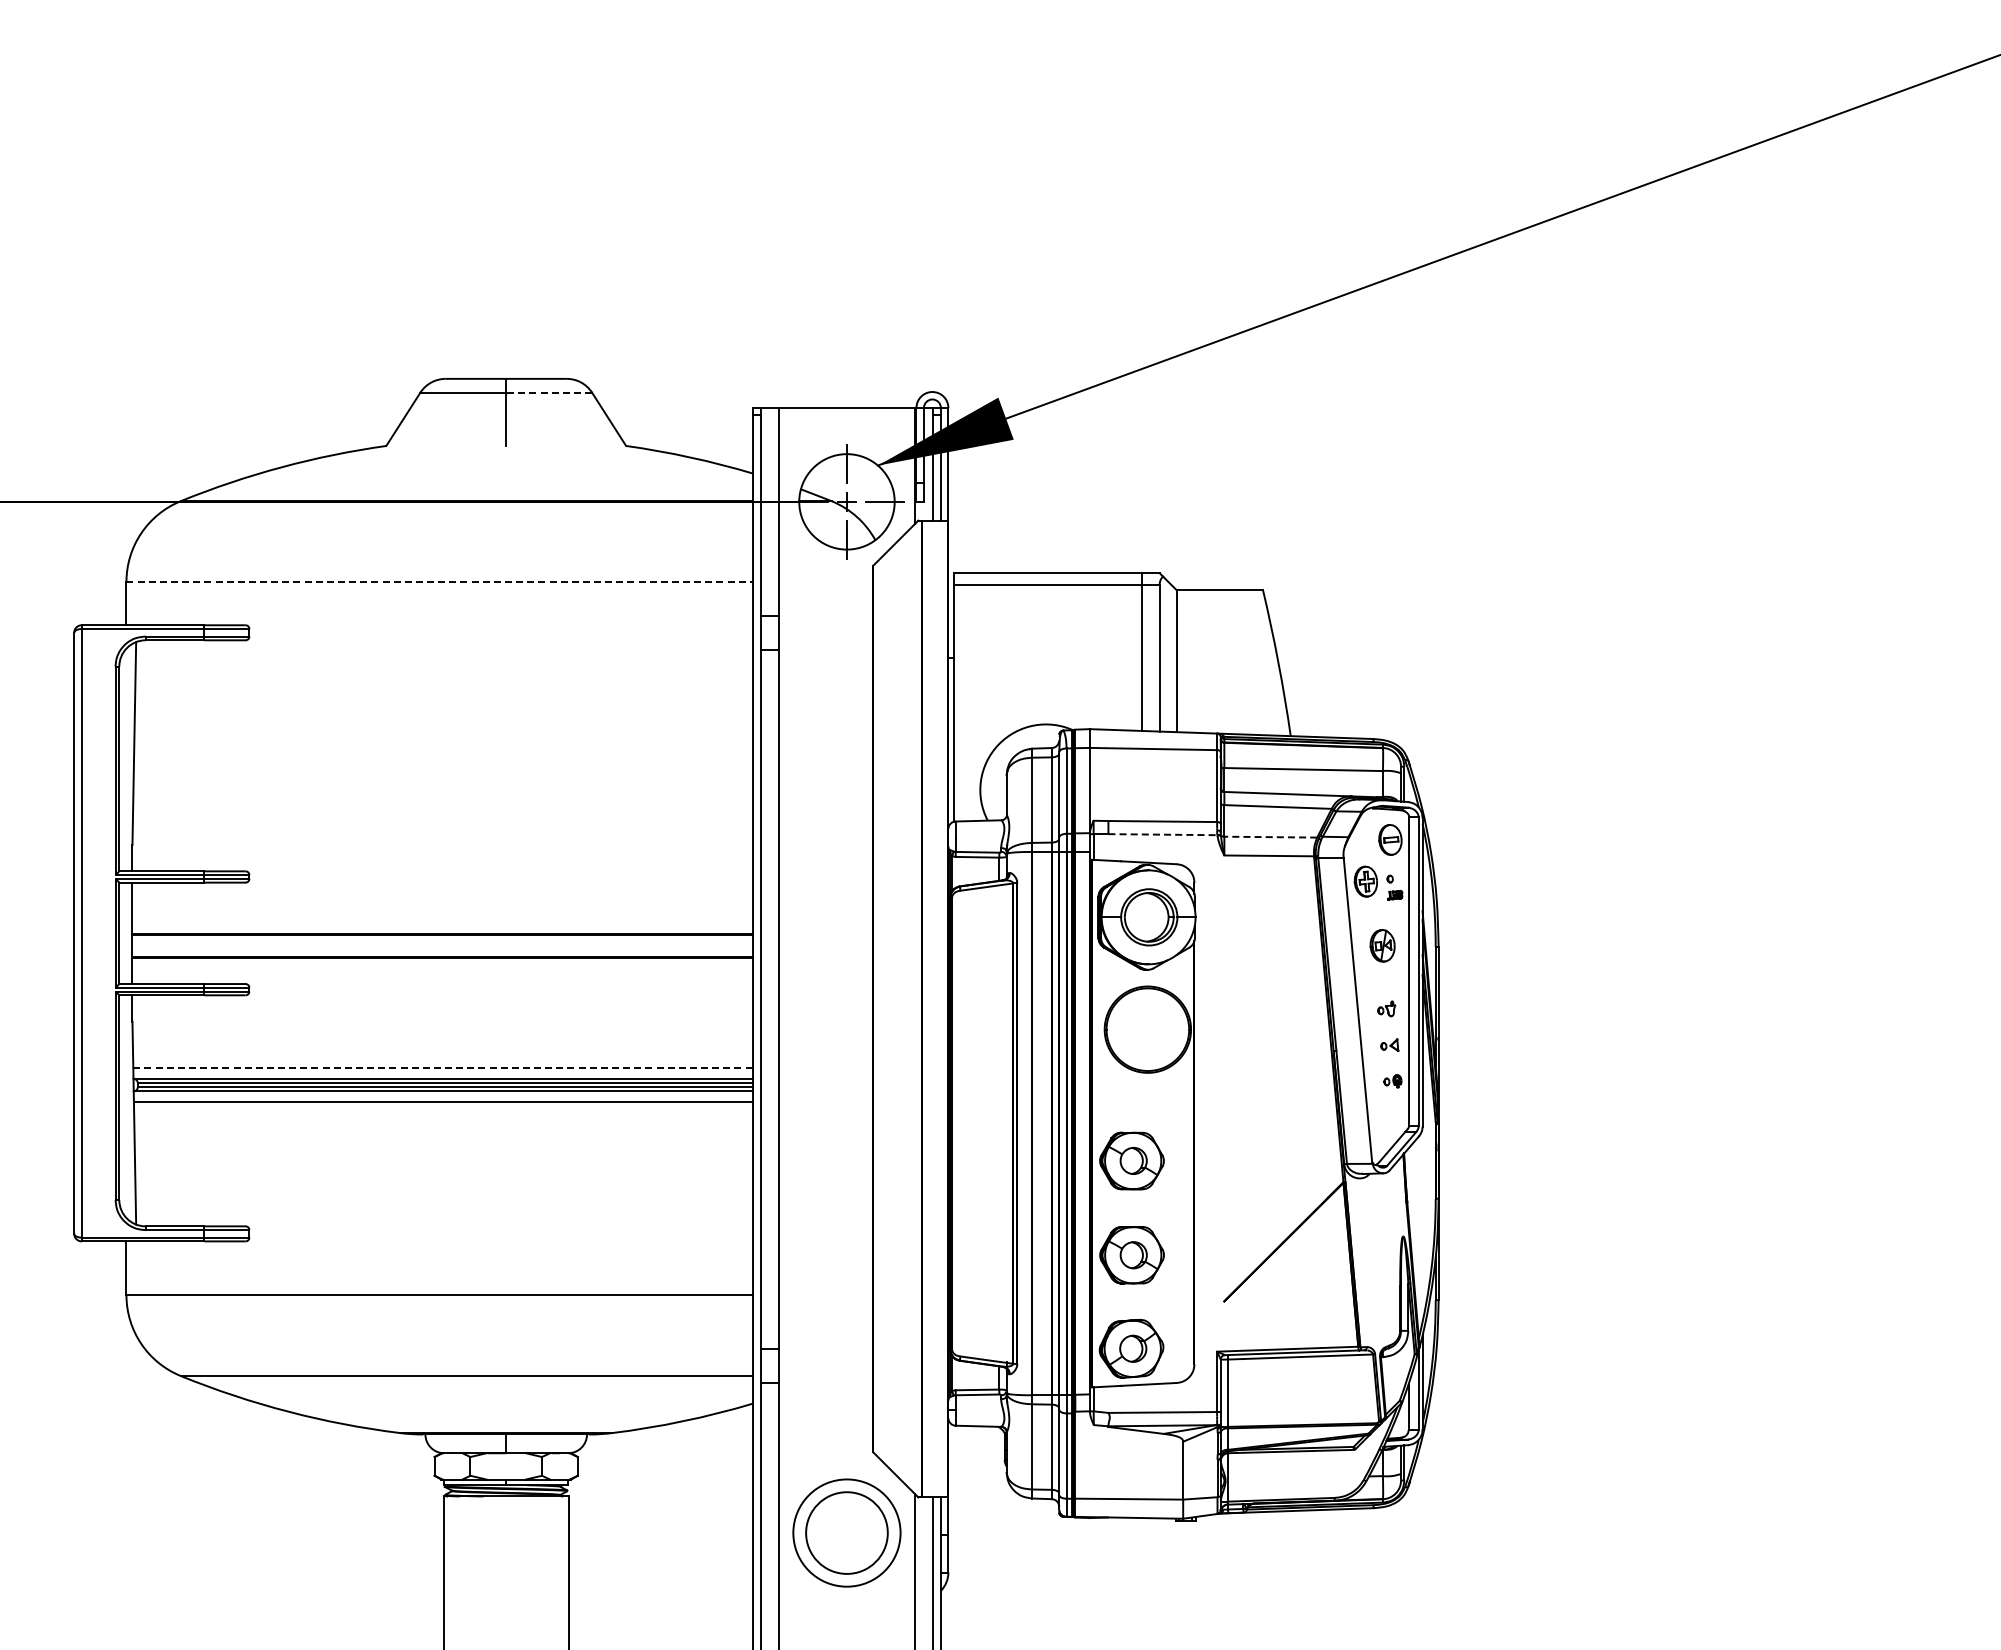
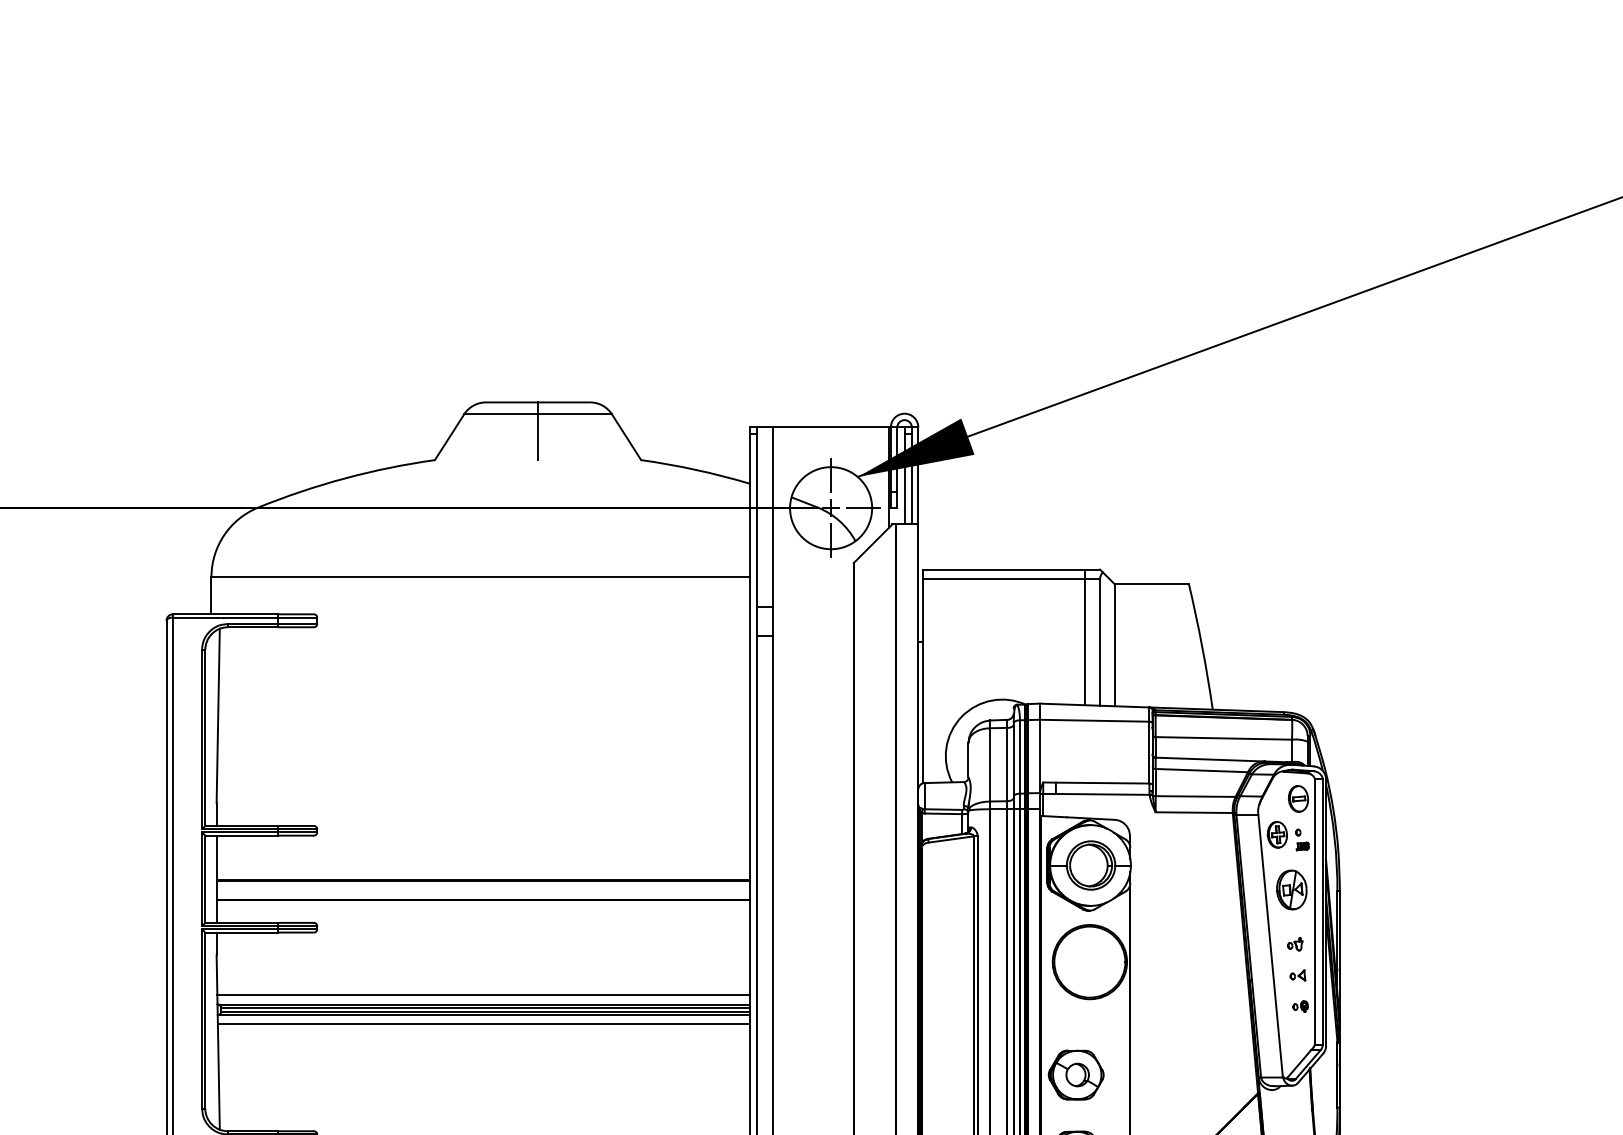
line: (549, 392) -> (575, 414), dashed -> solid
line: (440, 581) -> (481, 576), dashed -> solid
line: (1163, 834) -> (1103, 794), dashed -> solid
line: (1270, 837) -> (1195, 796), dashed -> solid
part: (1382, 945) -> (1291, 889), size x1.43
line: (443, 1068) -> (484, 995), dashed -> solid

